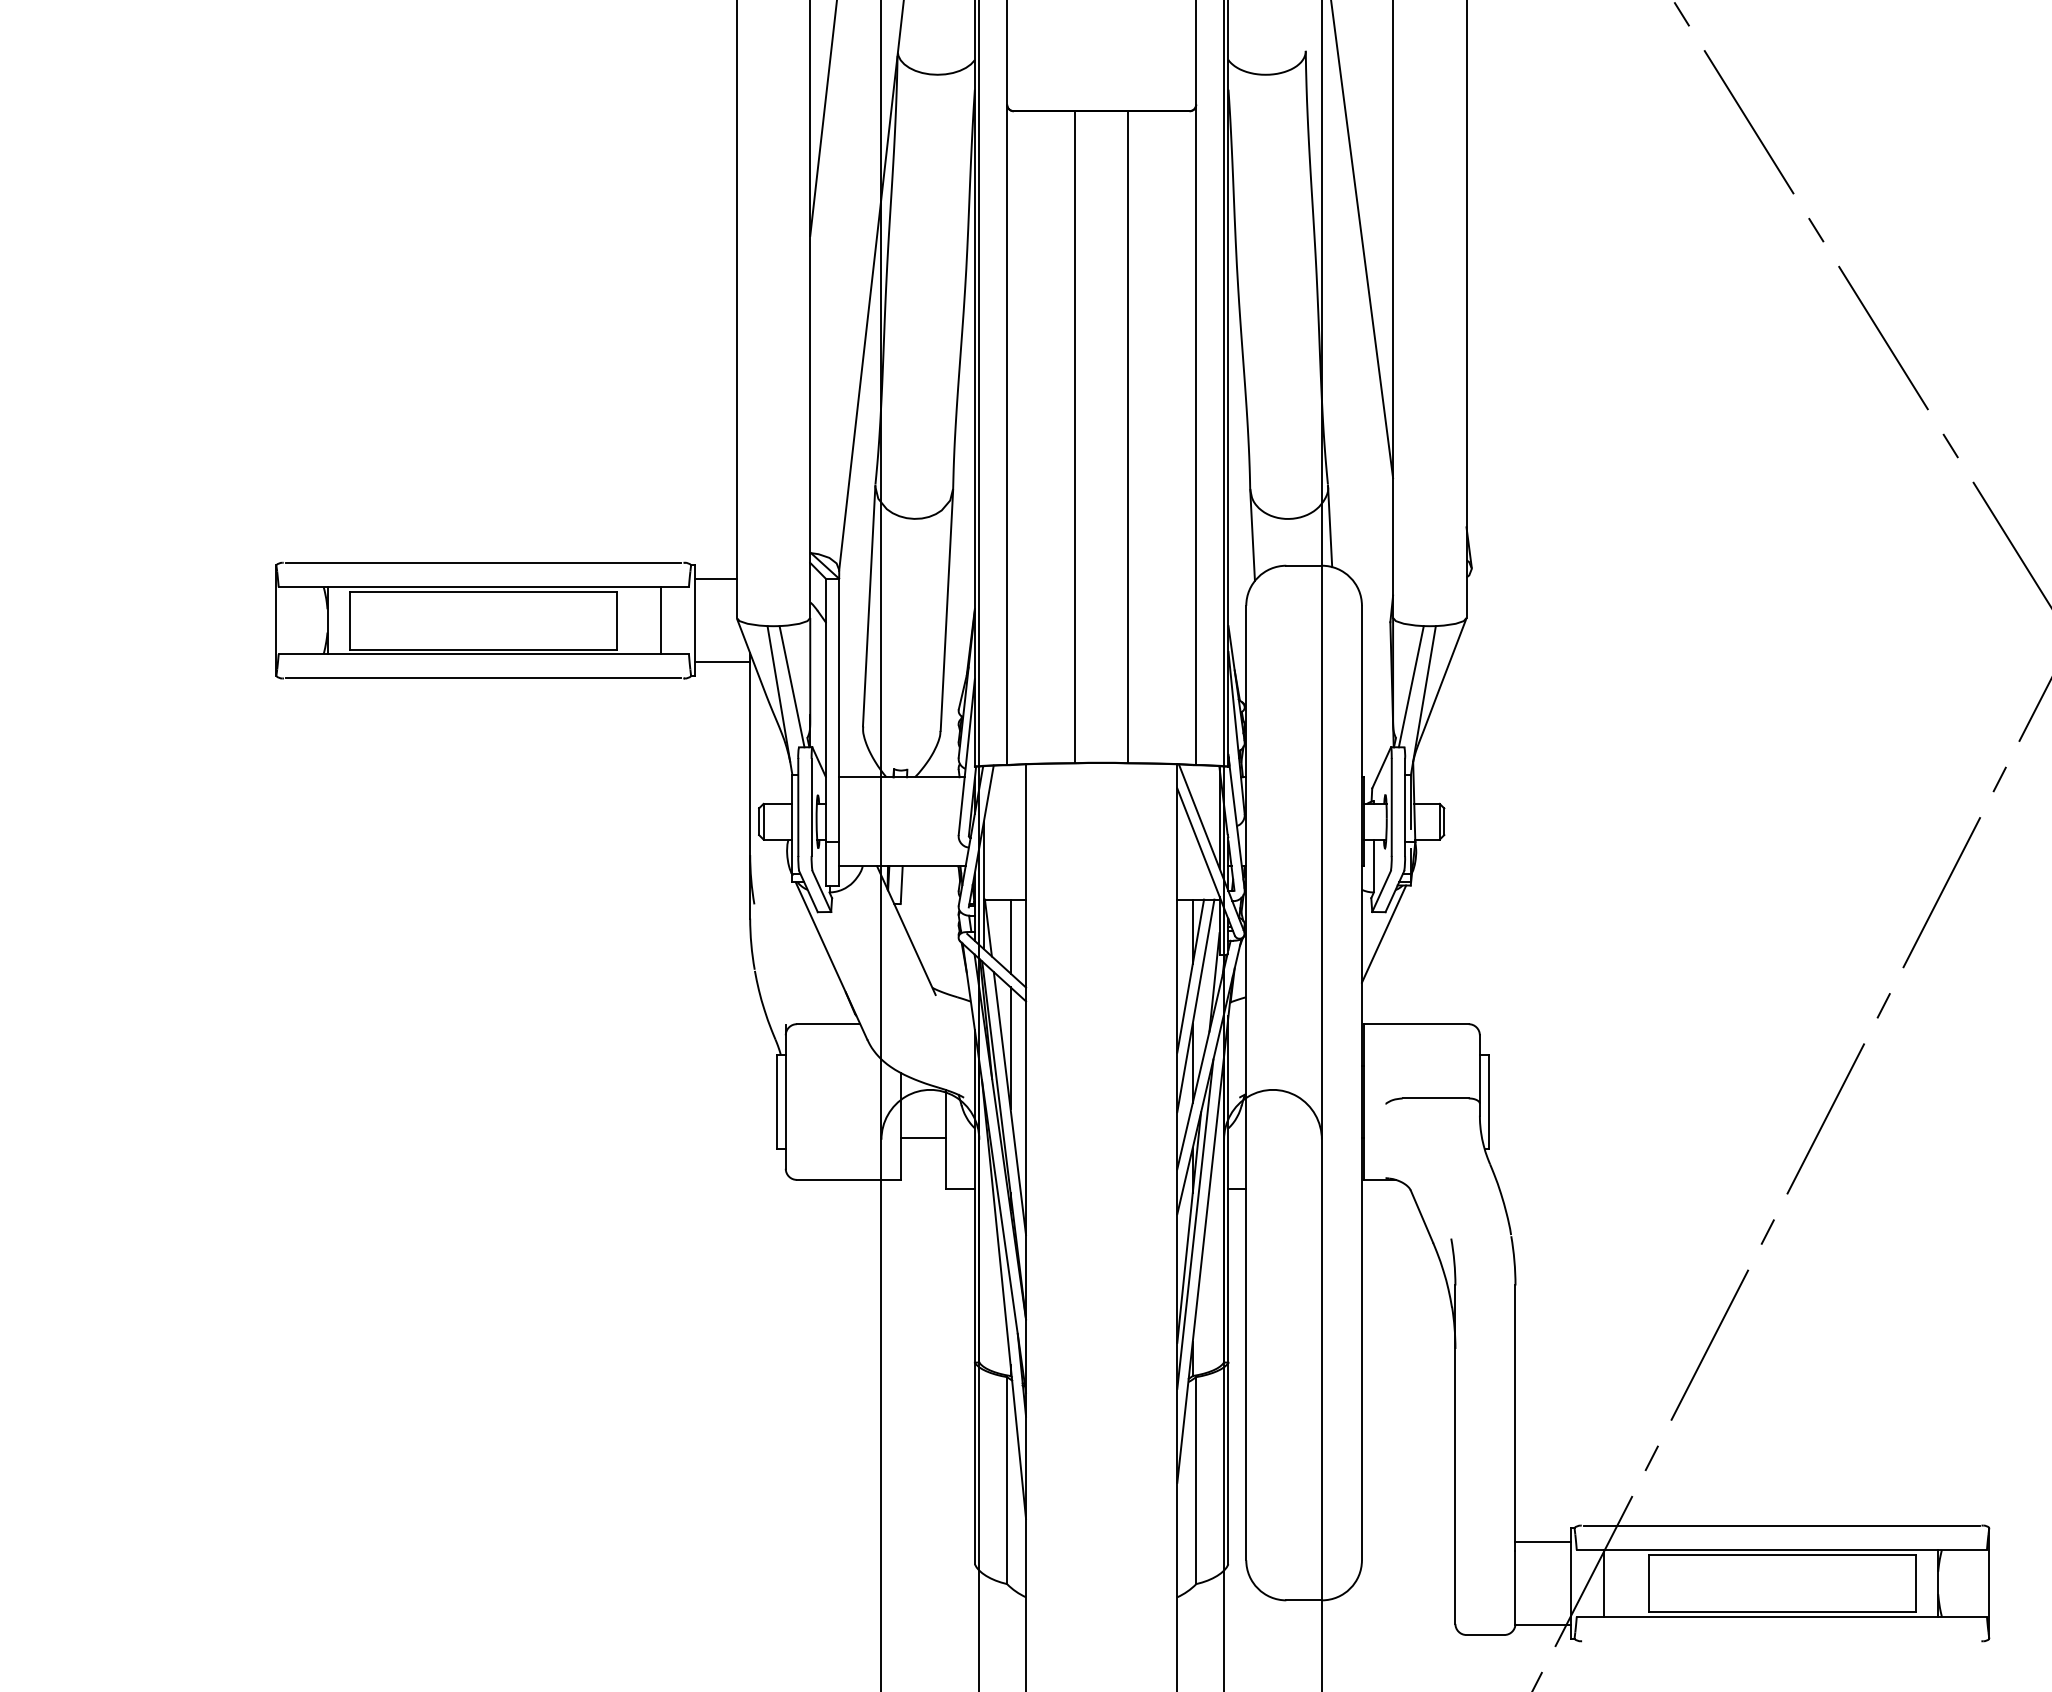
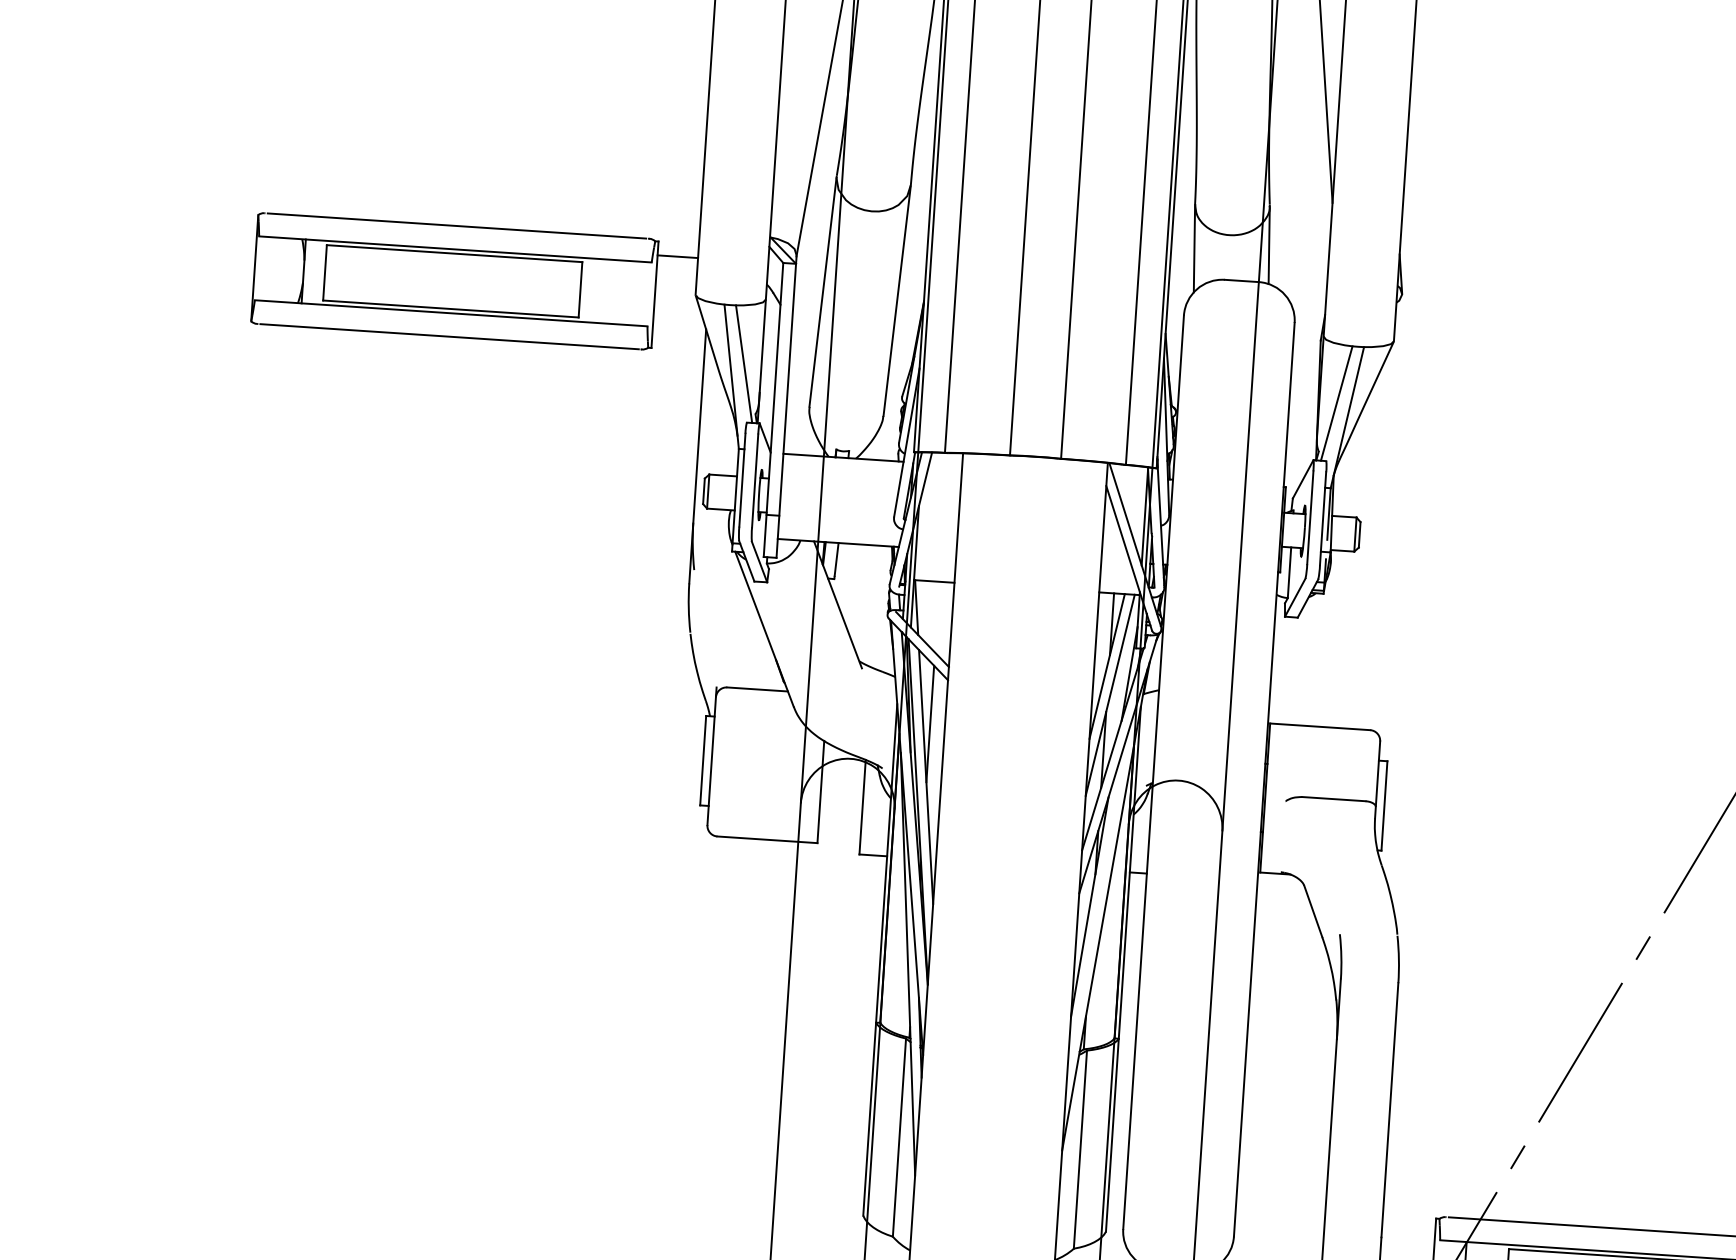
line: (661, 620) -> (623, 292), removed
line: (722, 661) -> (679, 335), removed
line: (1383, 933) -> (1294, 637), removed
line: (1010, 936) -> (937, 617), removed
line: (923, 1137) -> (841, 803), removed
line: (1195, 1223) -> (1096, 903), removed
line: (1543, 1542) -> (1408, 1230), removed

